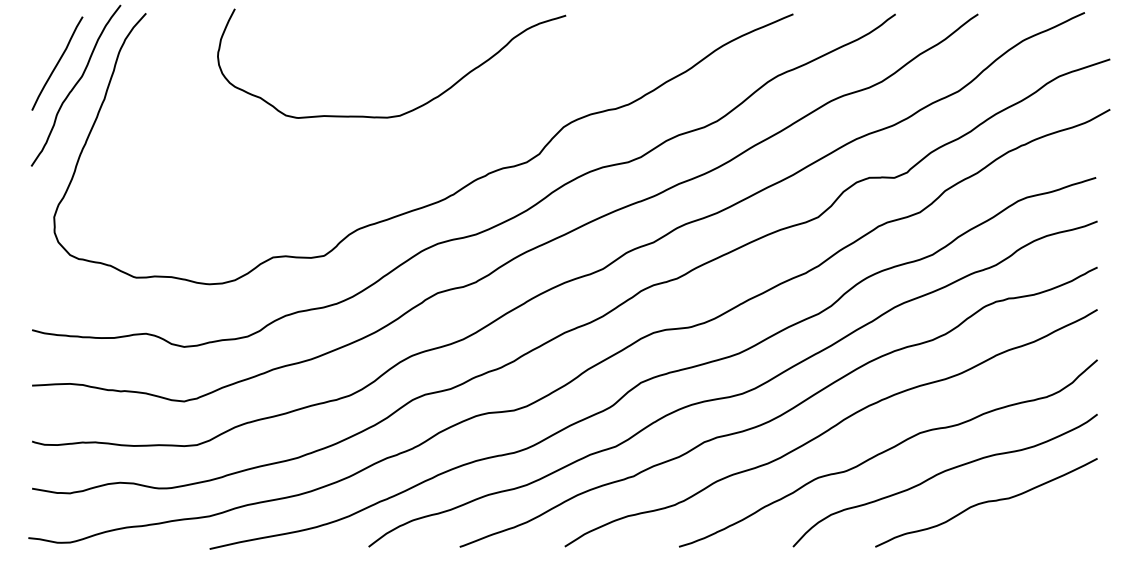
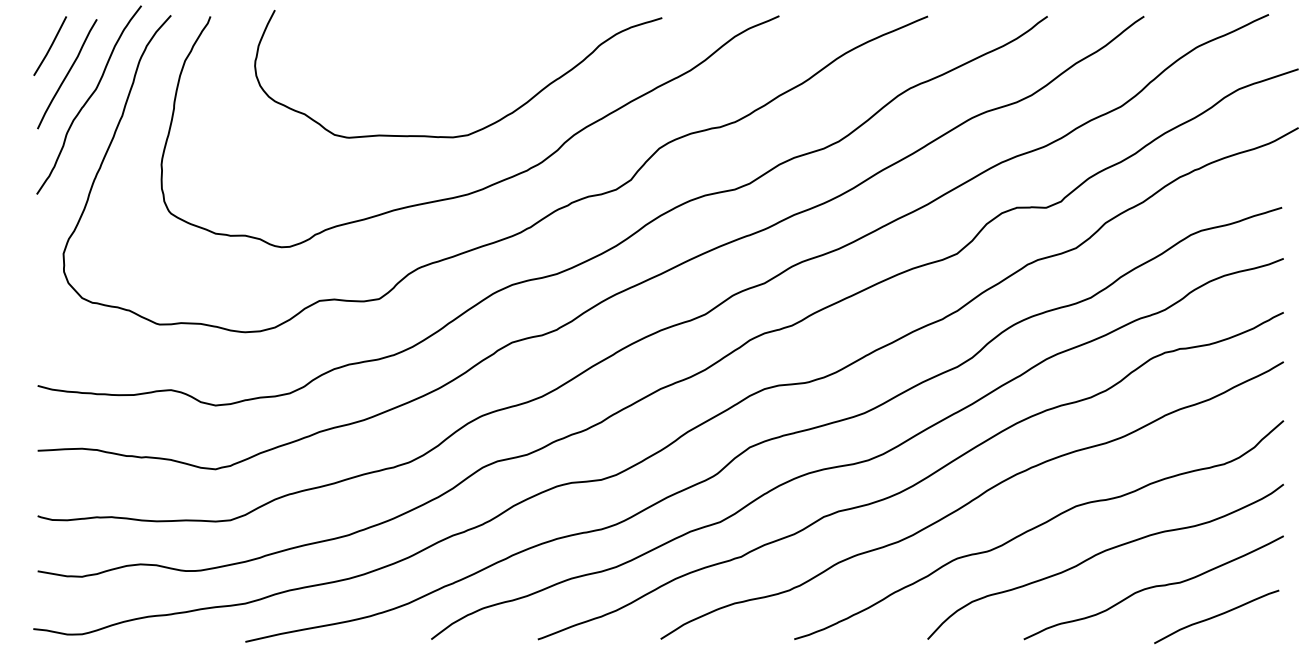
line: (42, 39) -> (49, 45), added
curve: (419, 157) -> (490, 183), added
curve: (1039, 527) -> (1215, 616), added

